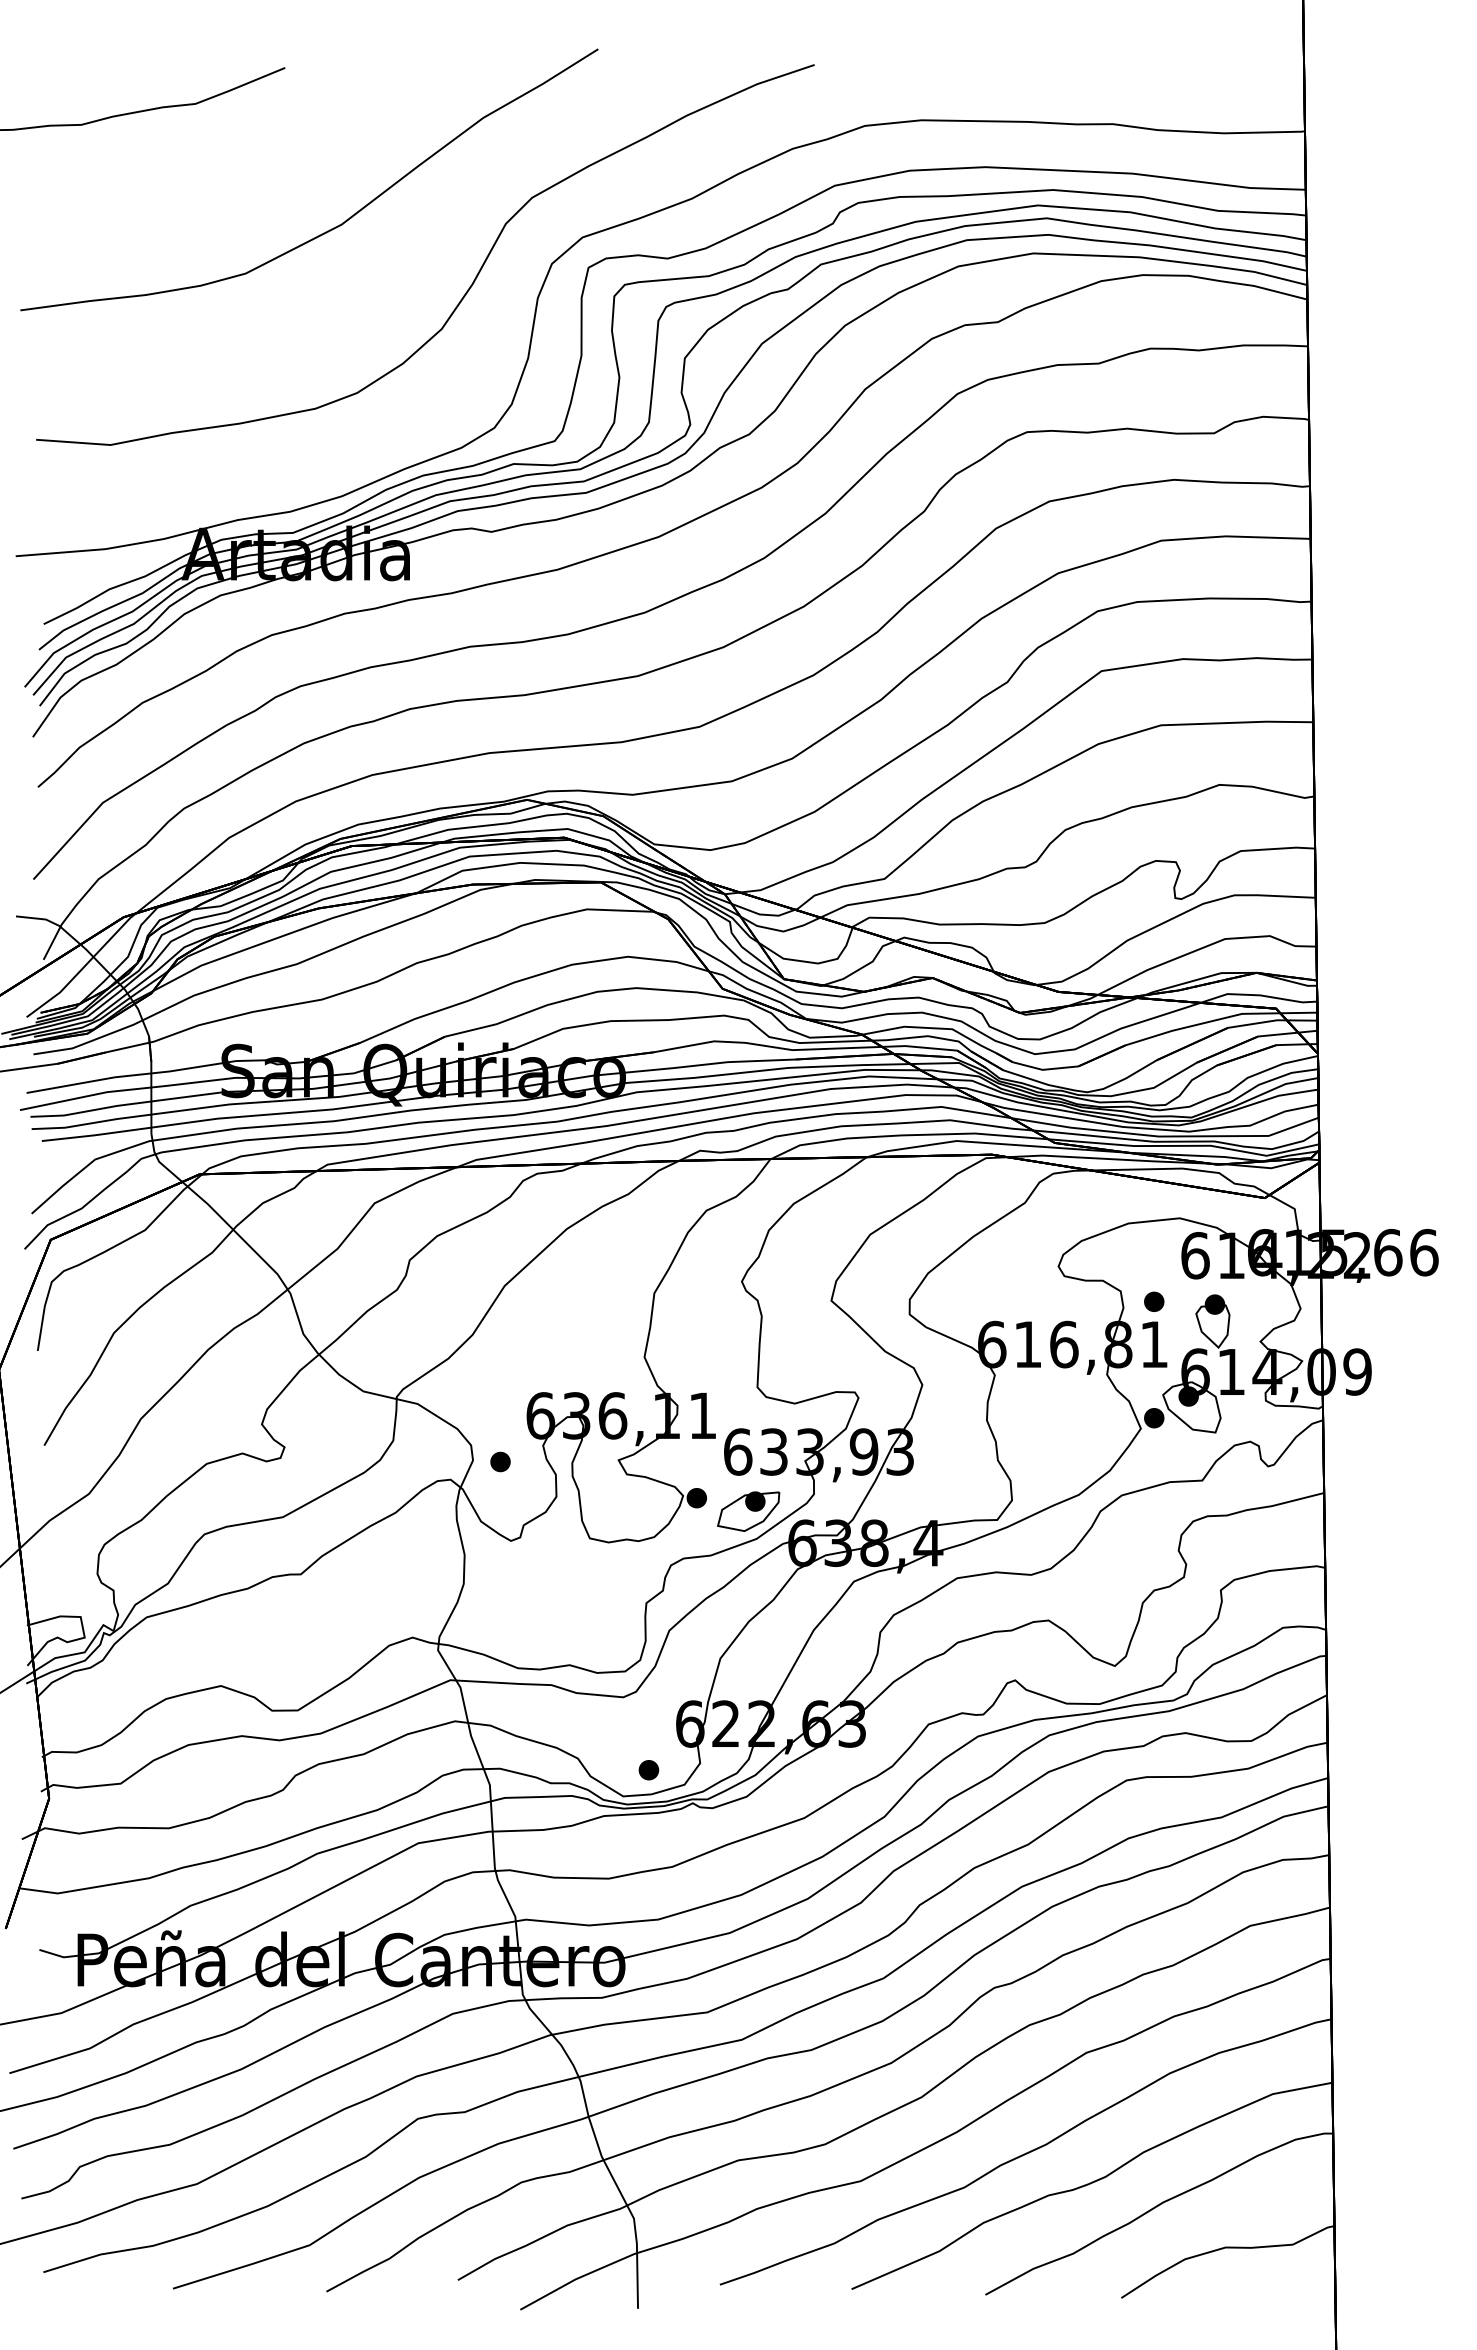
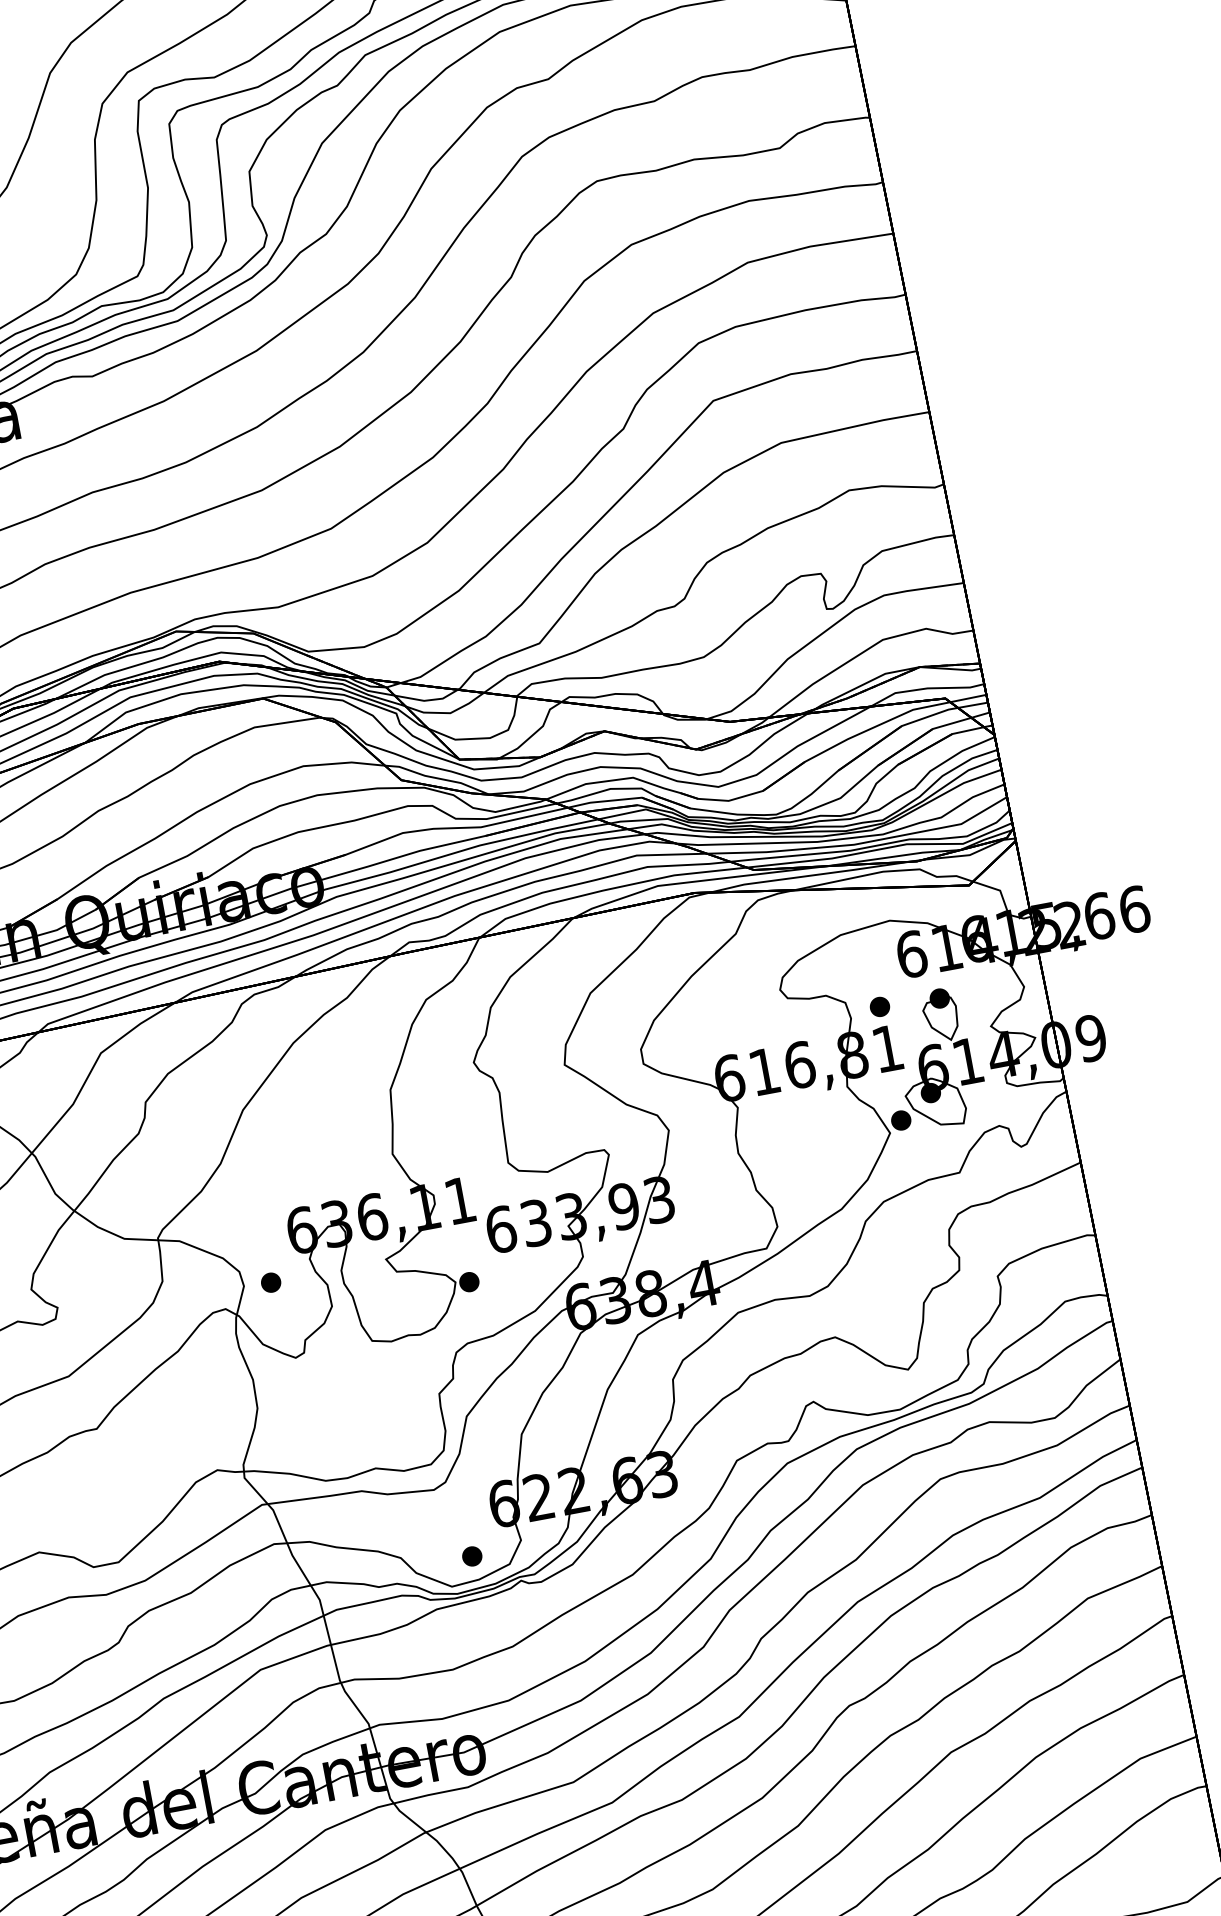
part: (748, 1511) -> (522, 1285), removed

